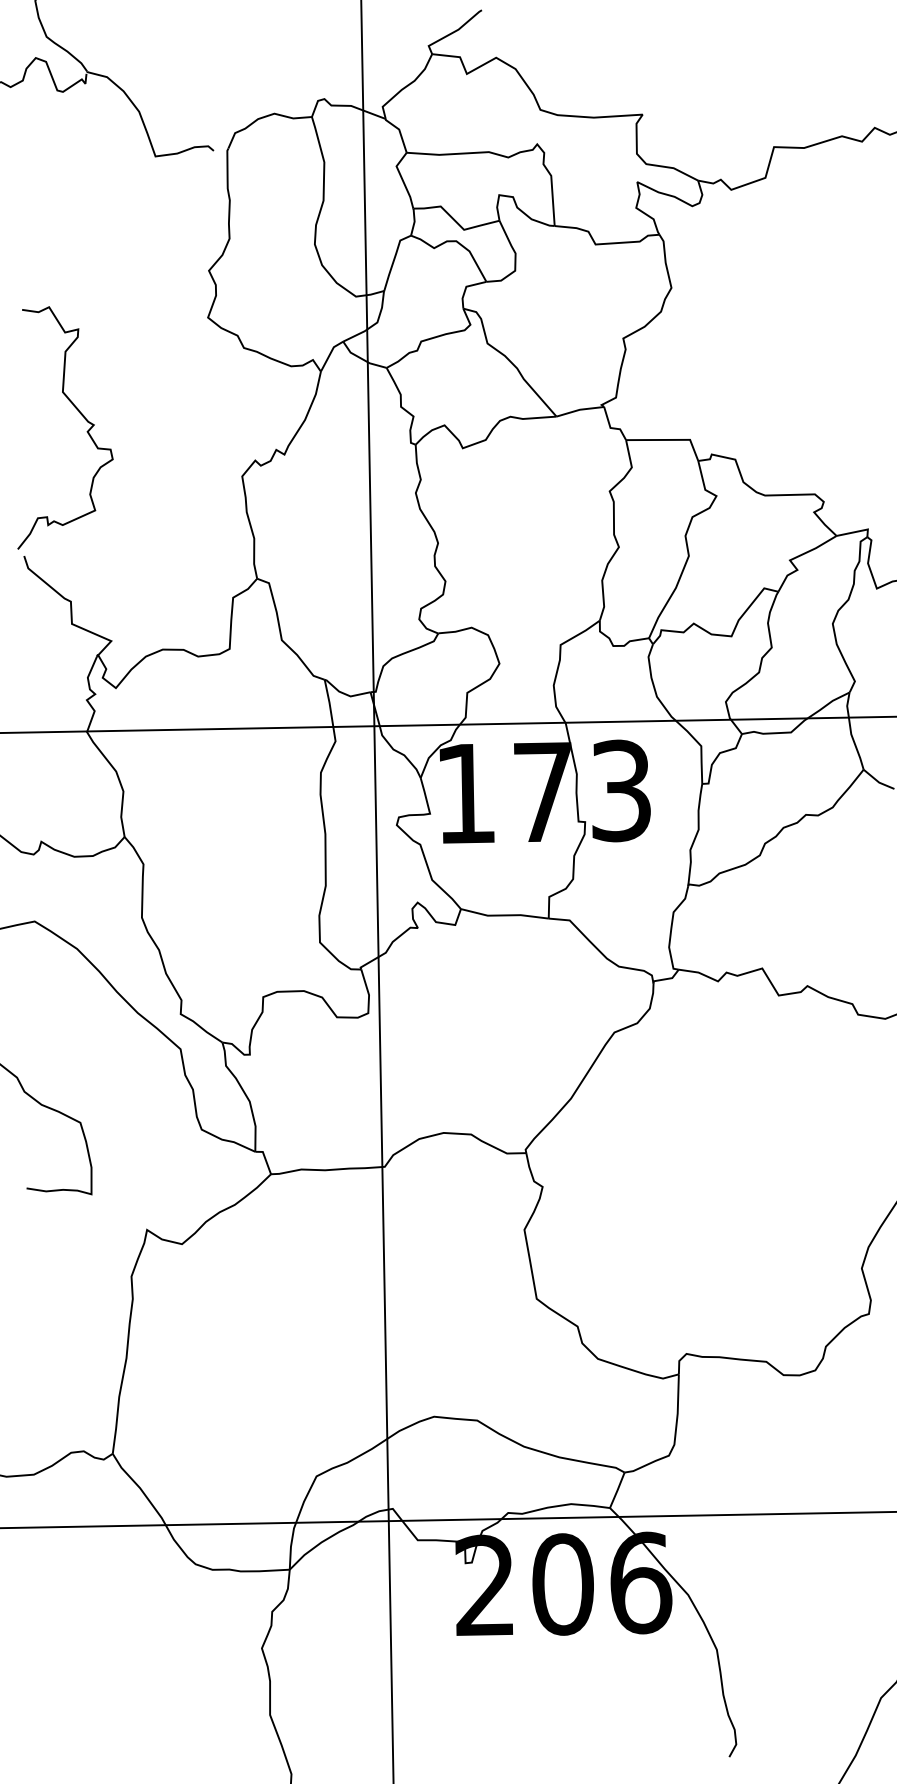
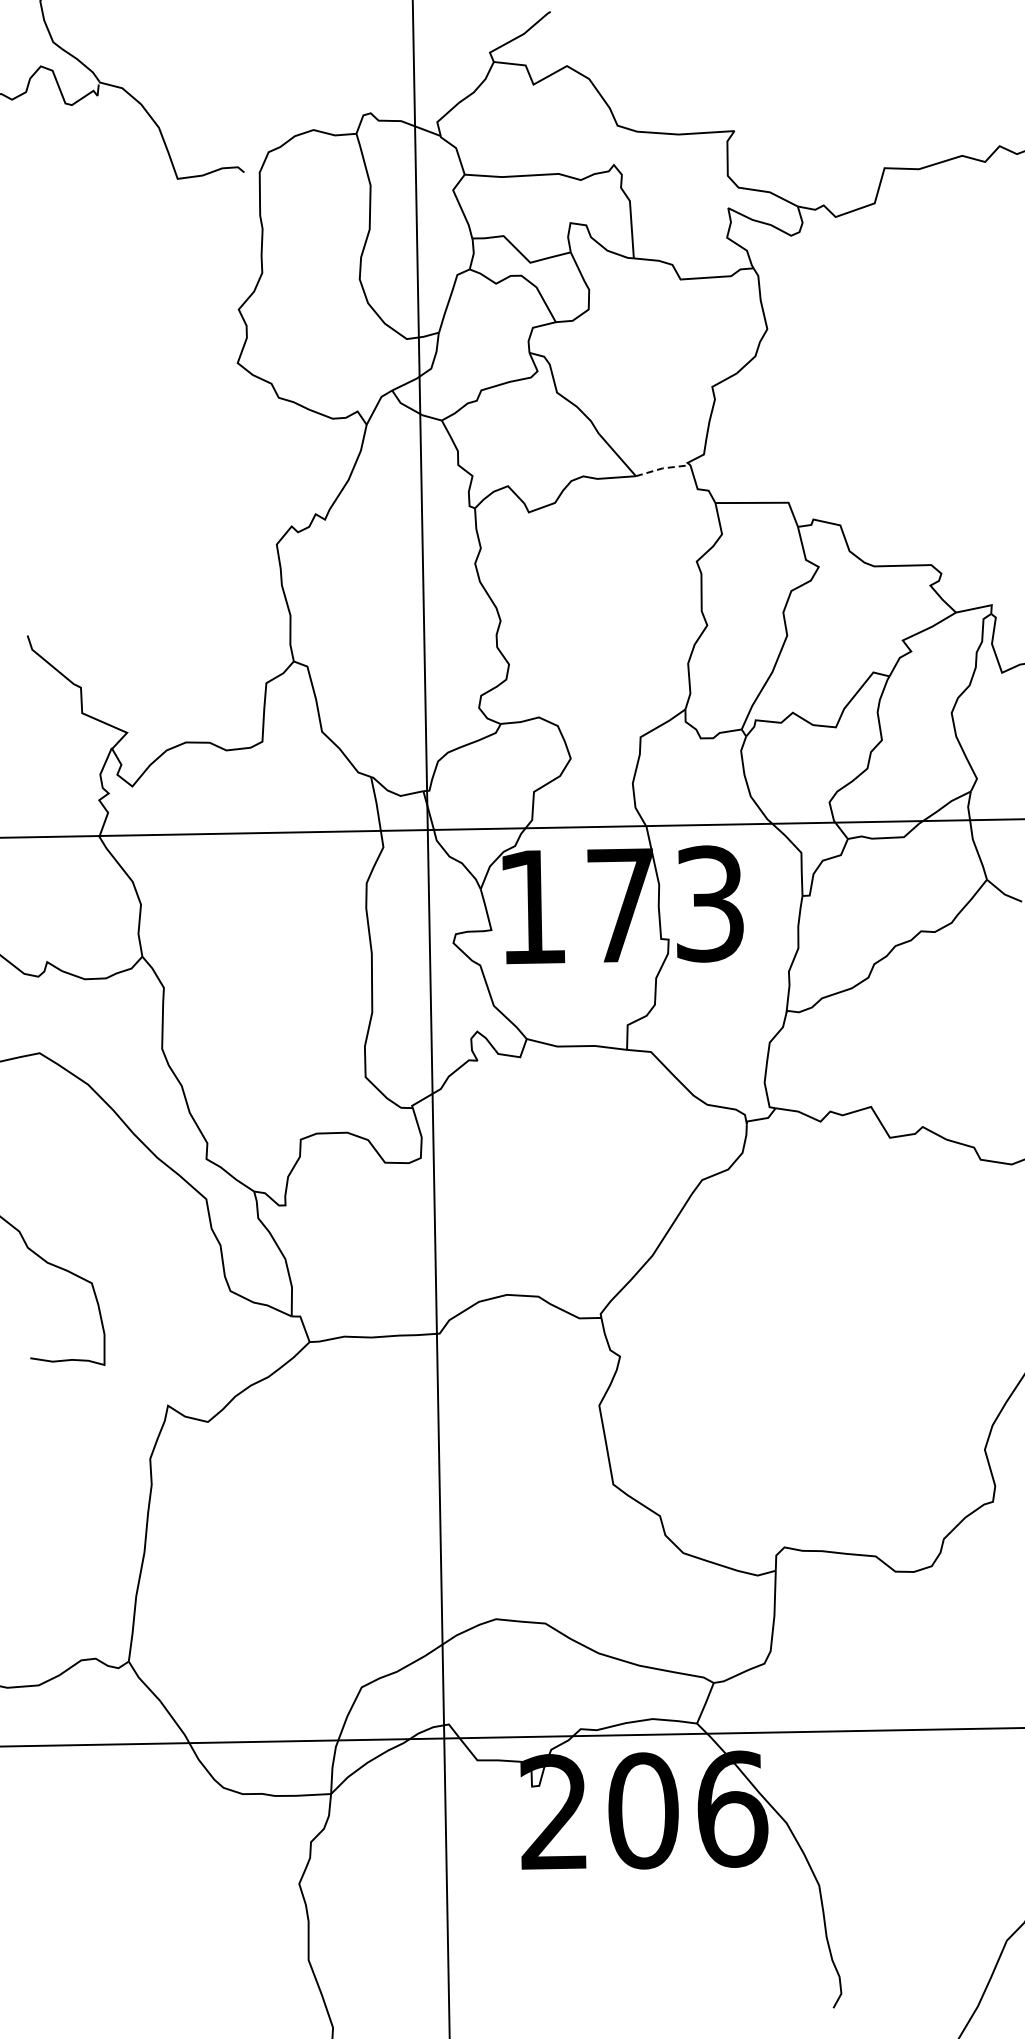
line: (579, 409) -> (662, 468), solid -> dashed
curve: (81, 416) -> (93, 475), removed

